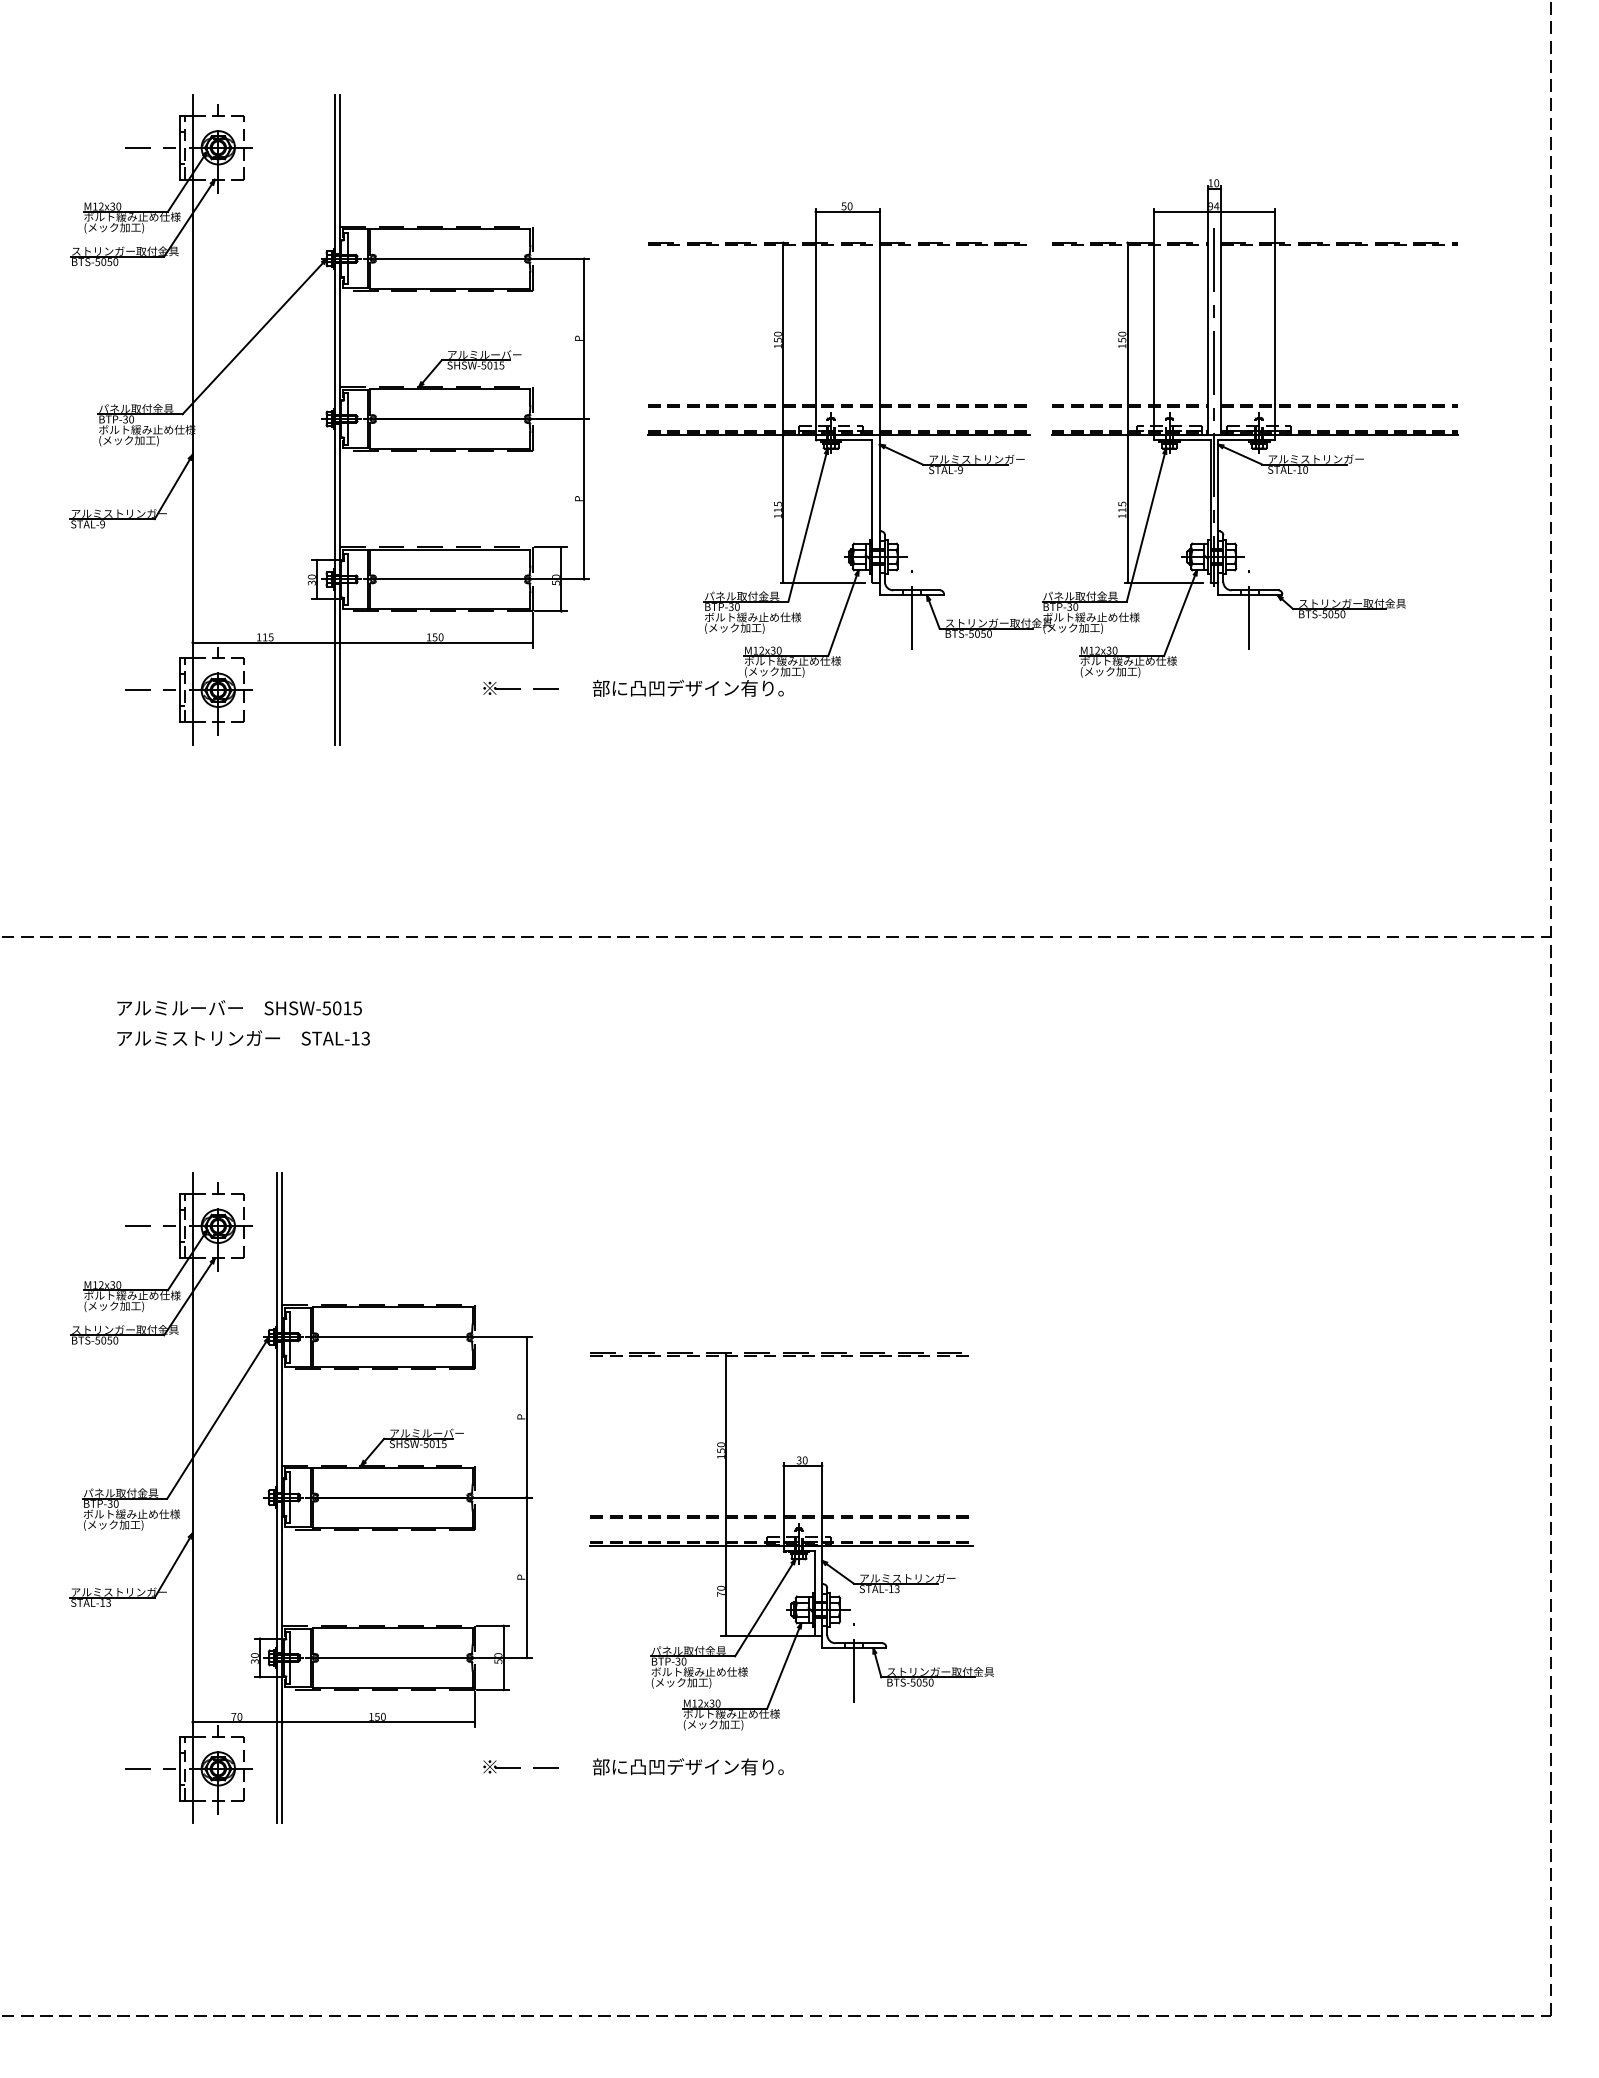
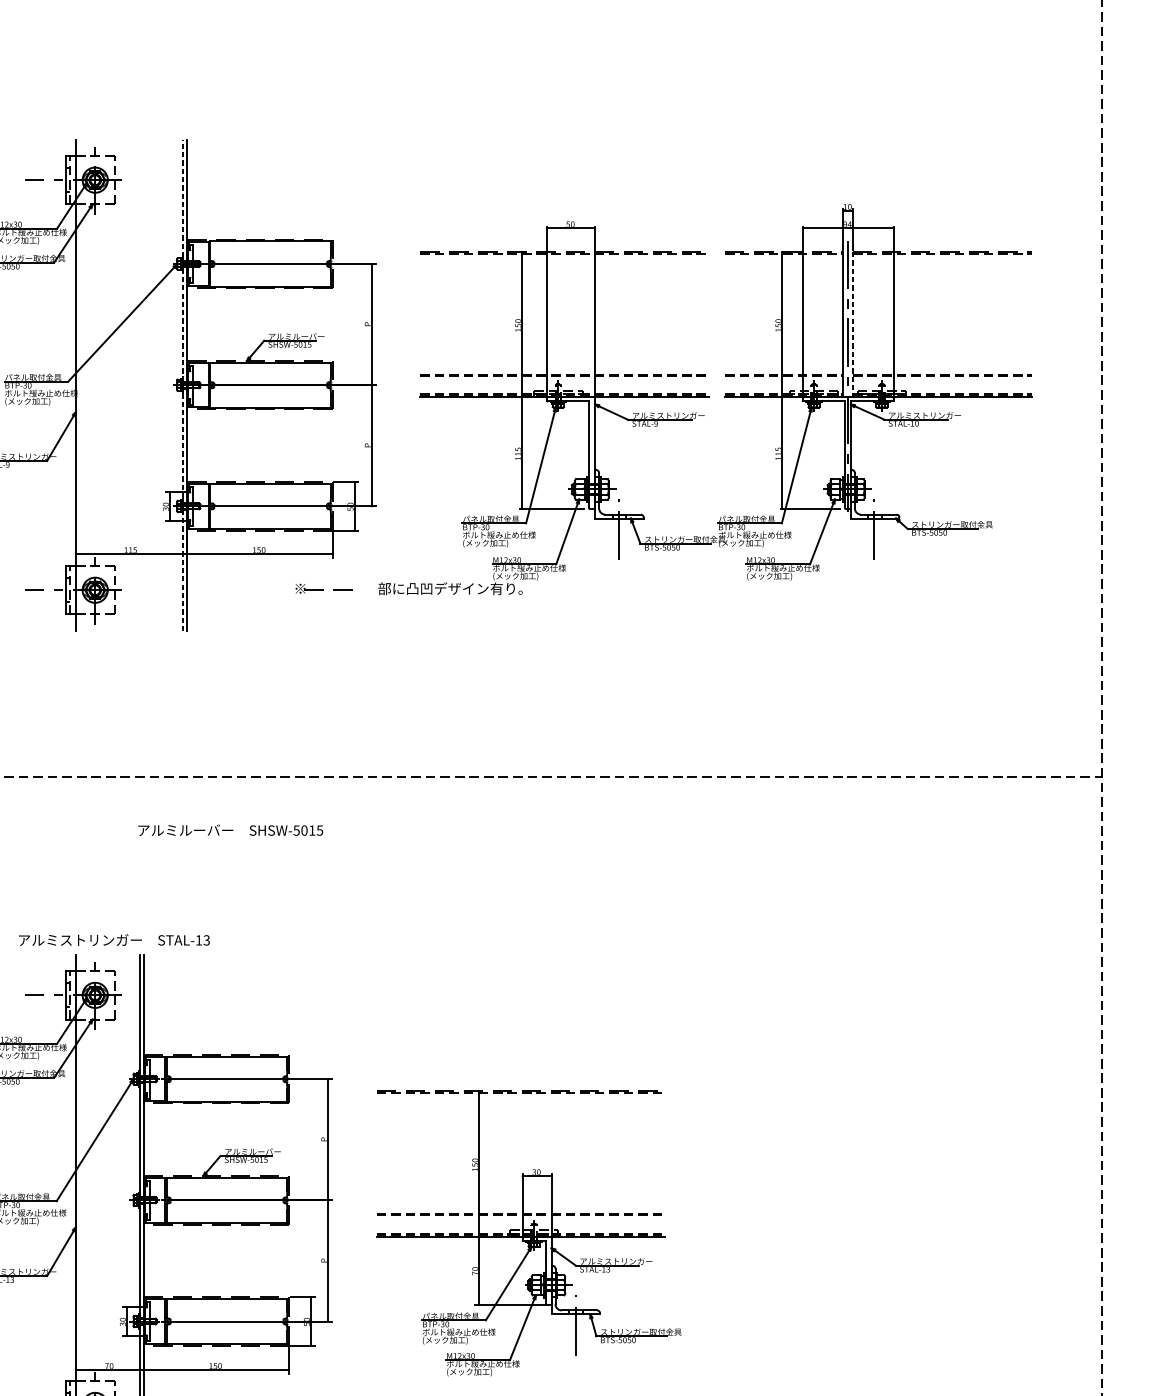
line: (1220, 339) -> (852, 325), solid -> dashed
line: (335, 419) -> (183, 385), solid -> dashed
text: (239, 1007) -> (230, 829), moved
text: (243, 1037) -> (114, 939), moved

